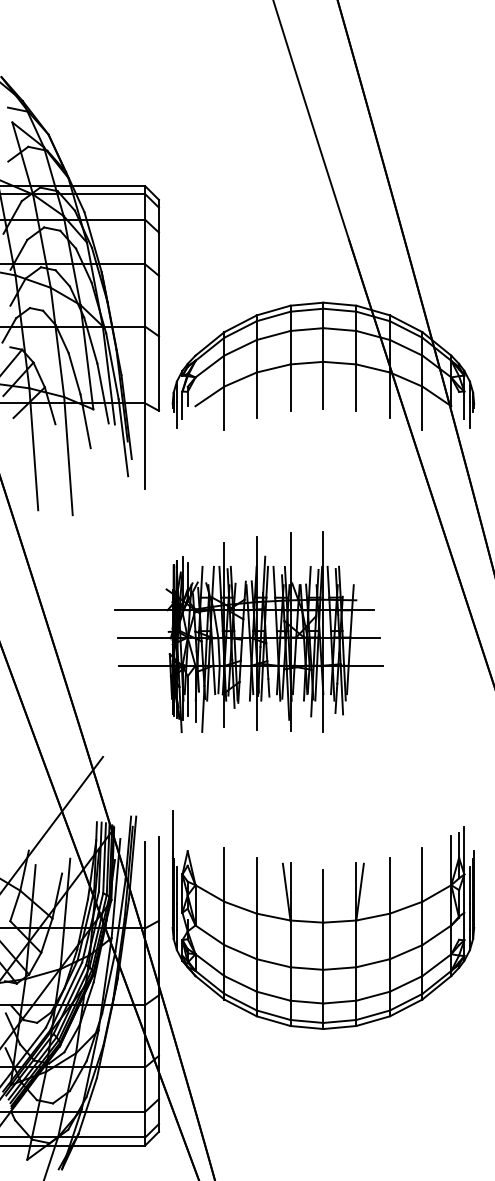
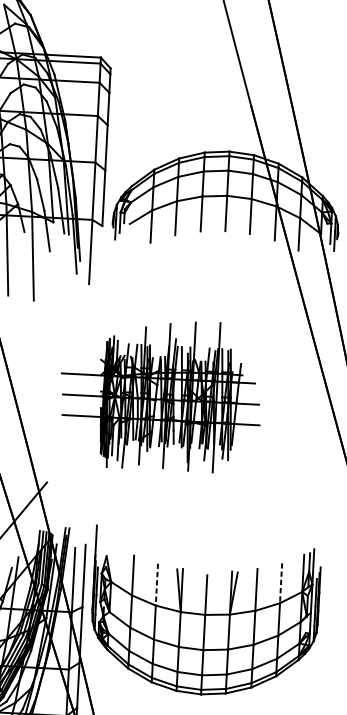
line: (422, 875) -> (281, 583), solid -> dashed
line: (256, 886) -> (156, 585), solid -> dashed

